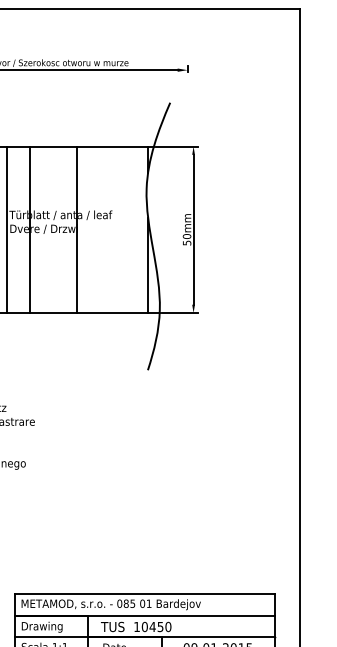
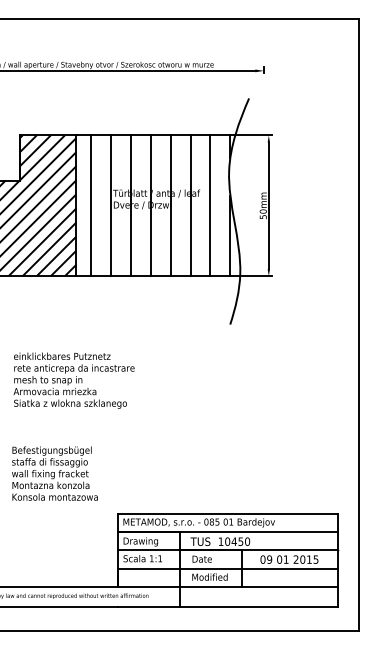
line: (53, 229) -> (150, 205), added
line: (100, 229) -> (190, 205), added
line: (124, 229) -> (210, 205), added

